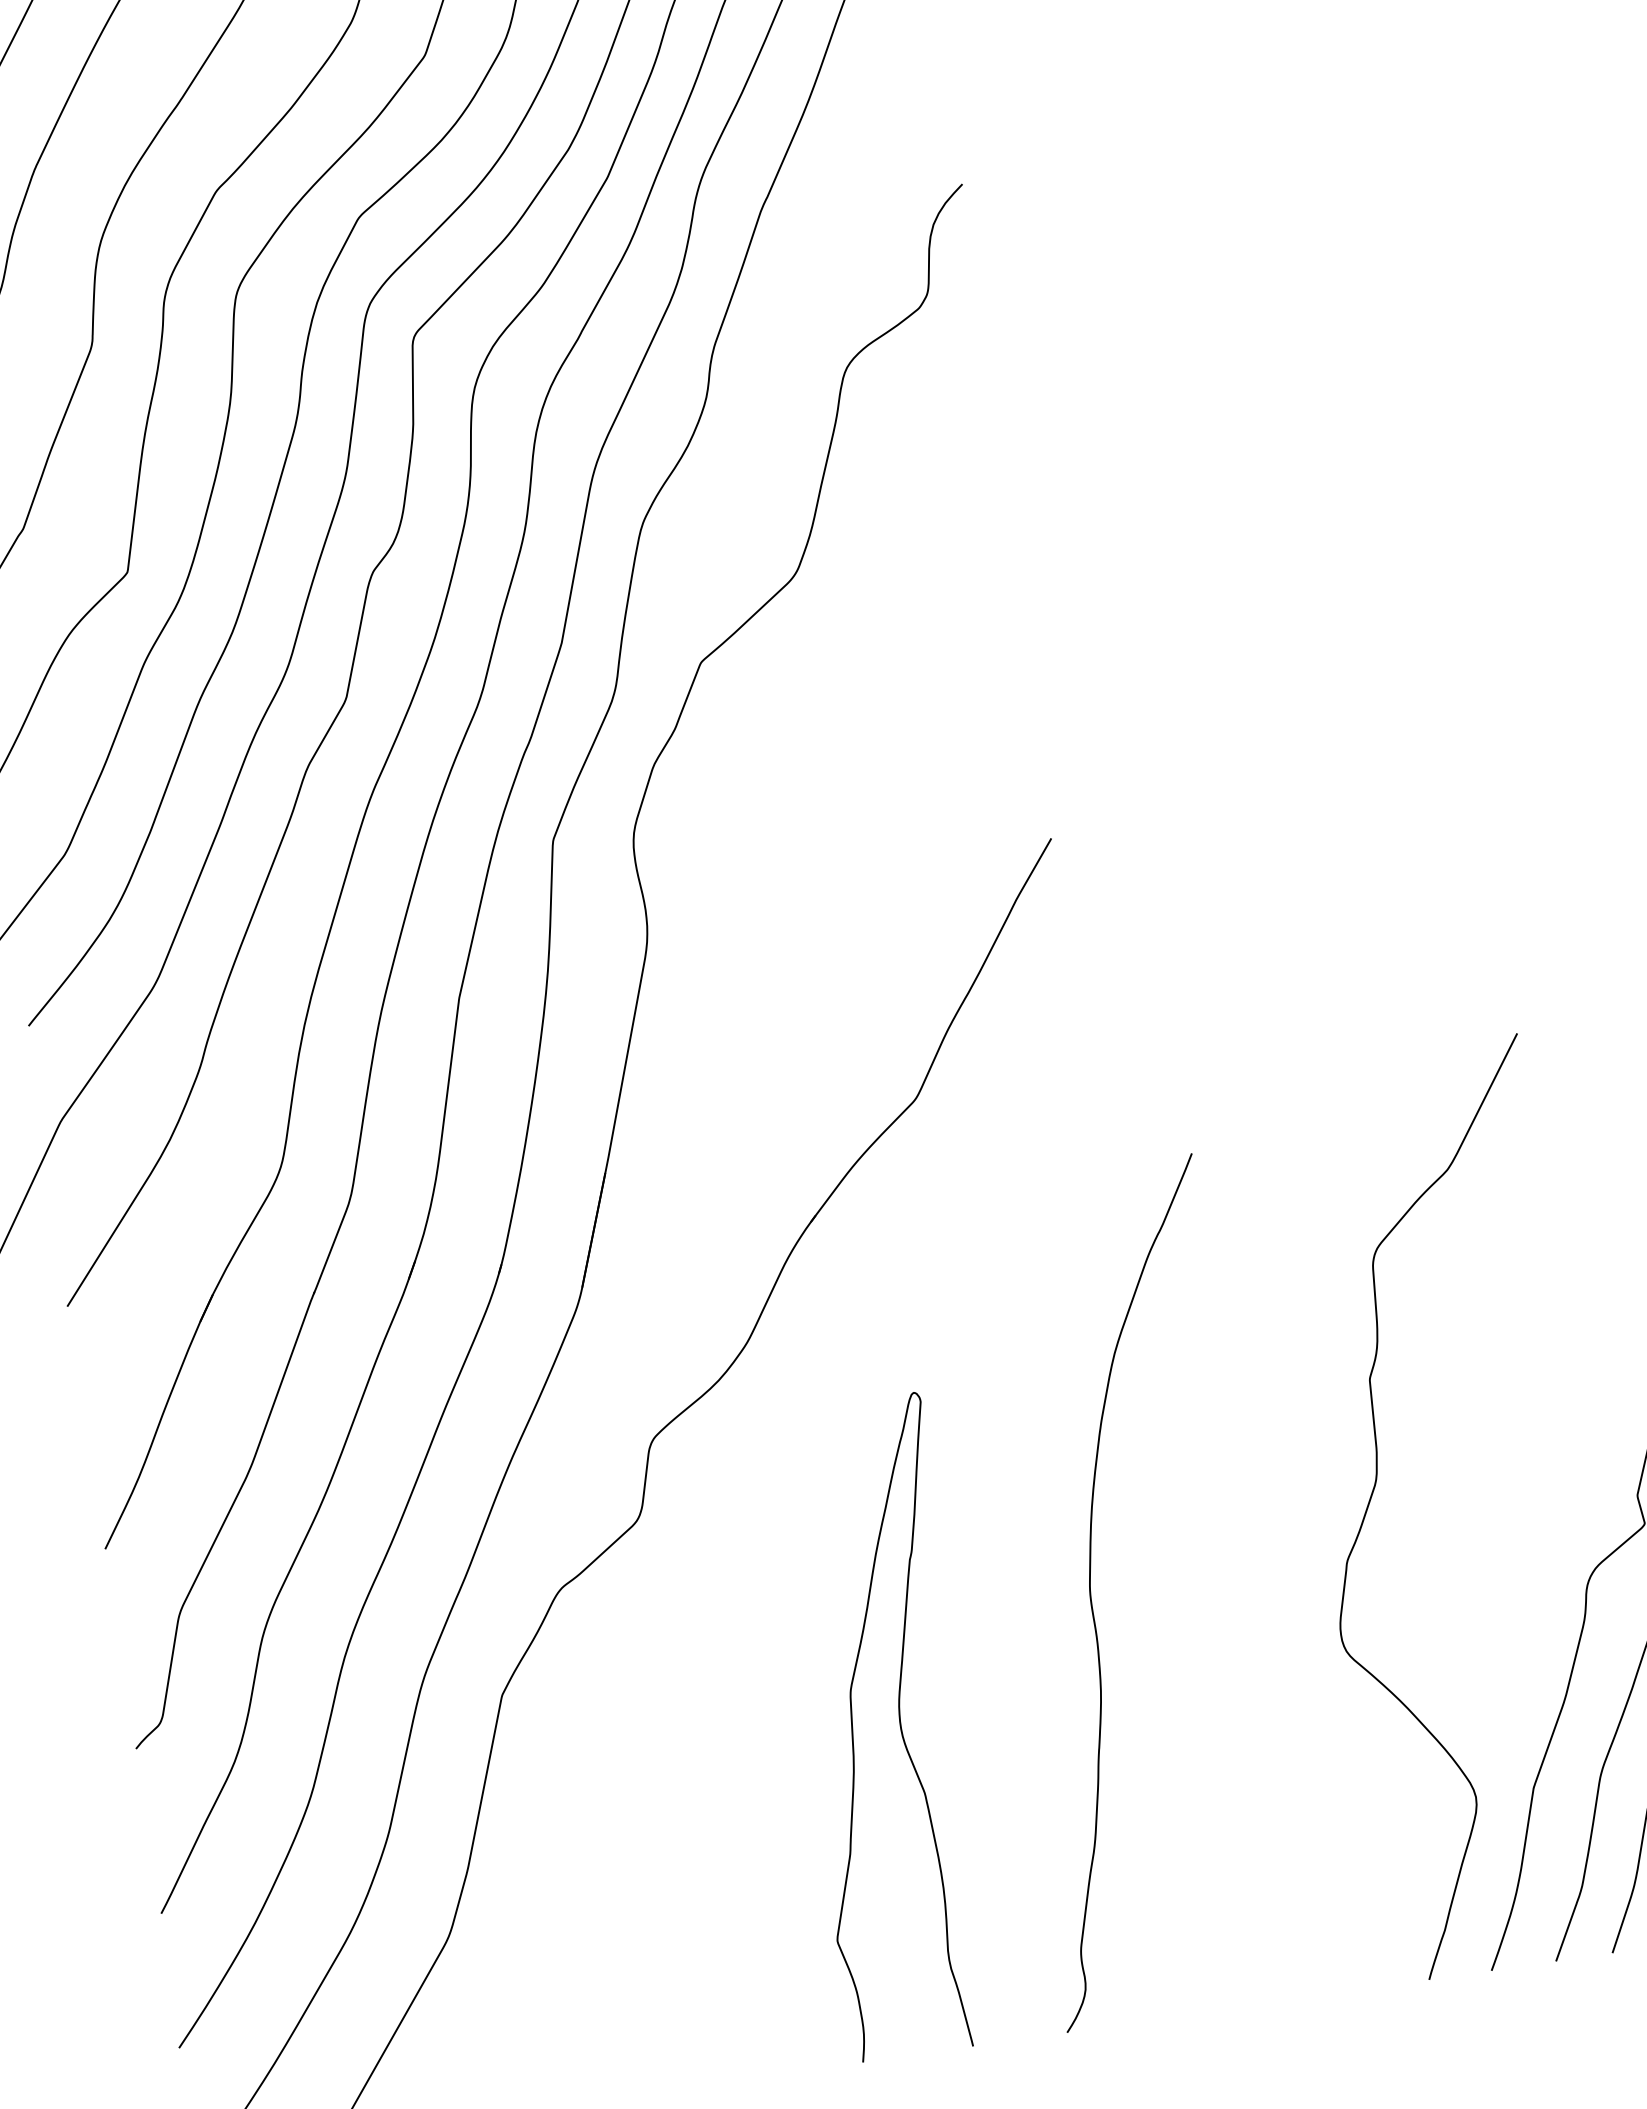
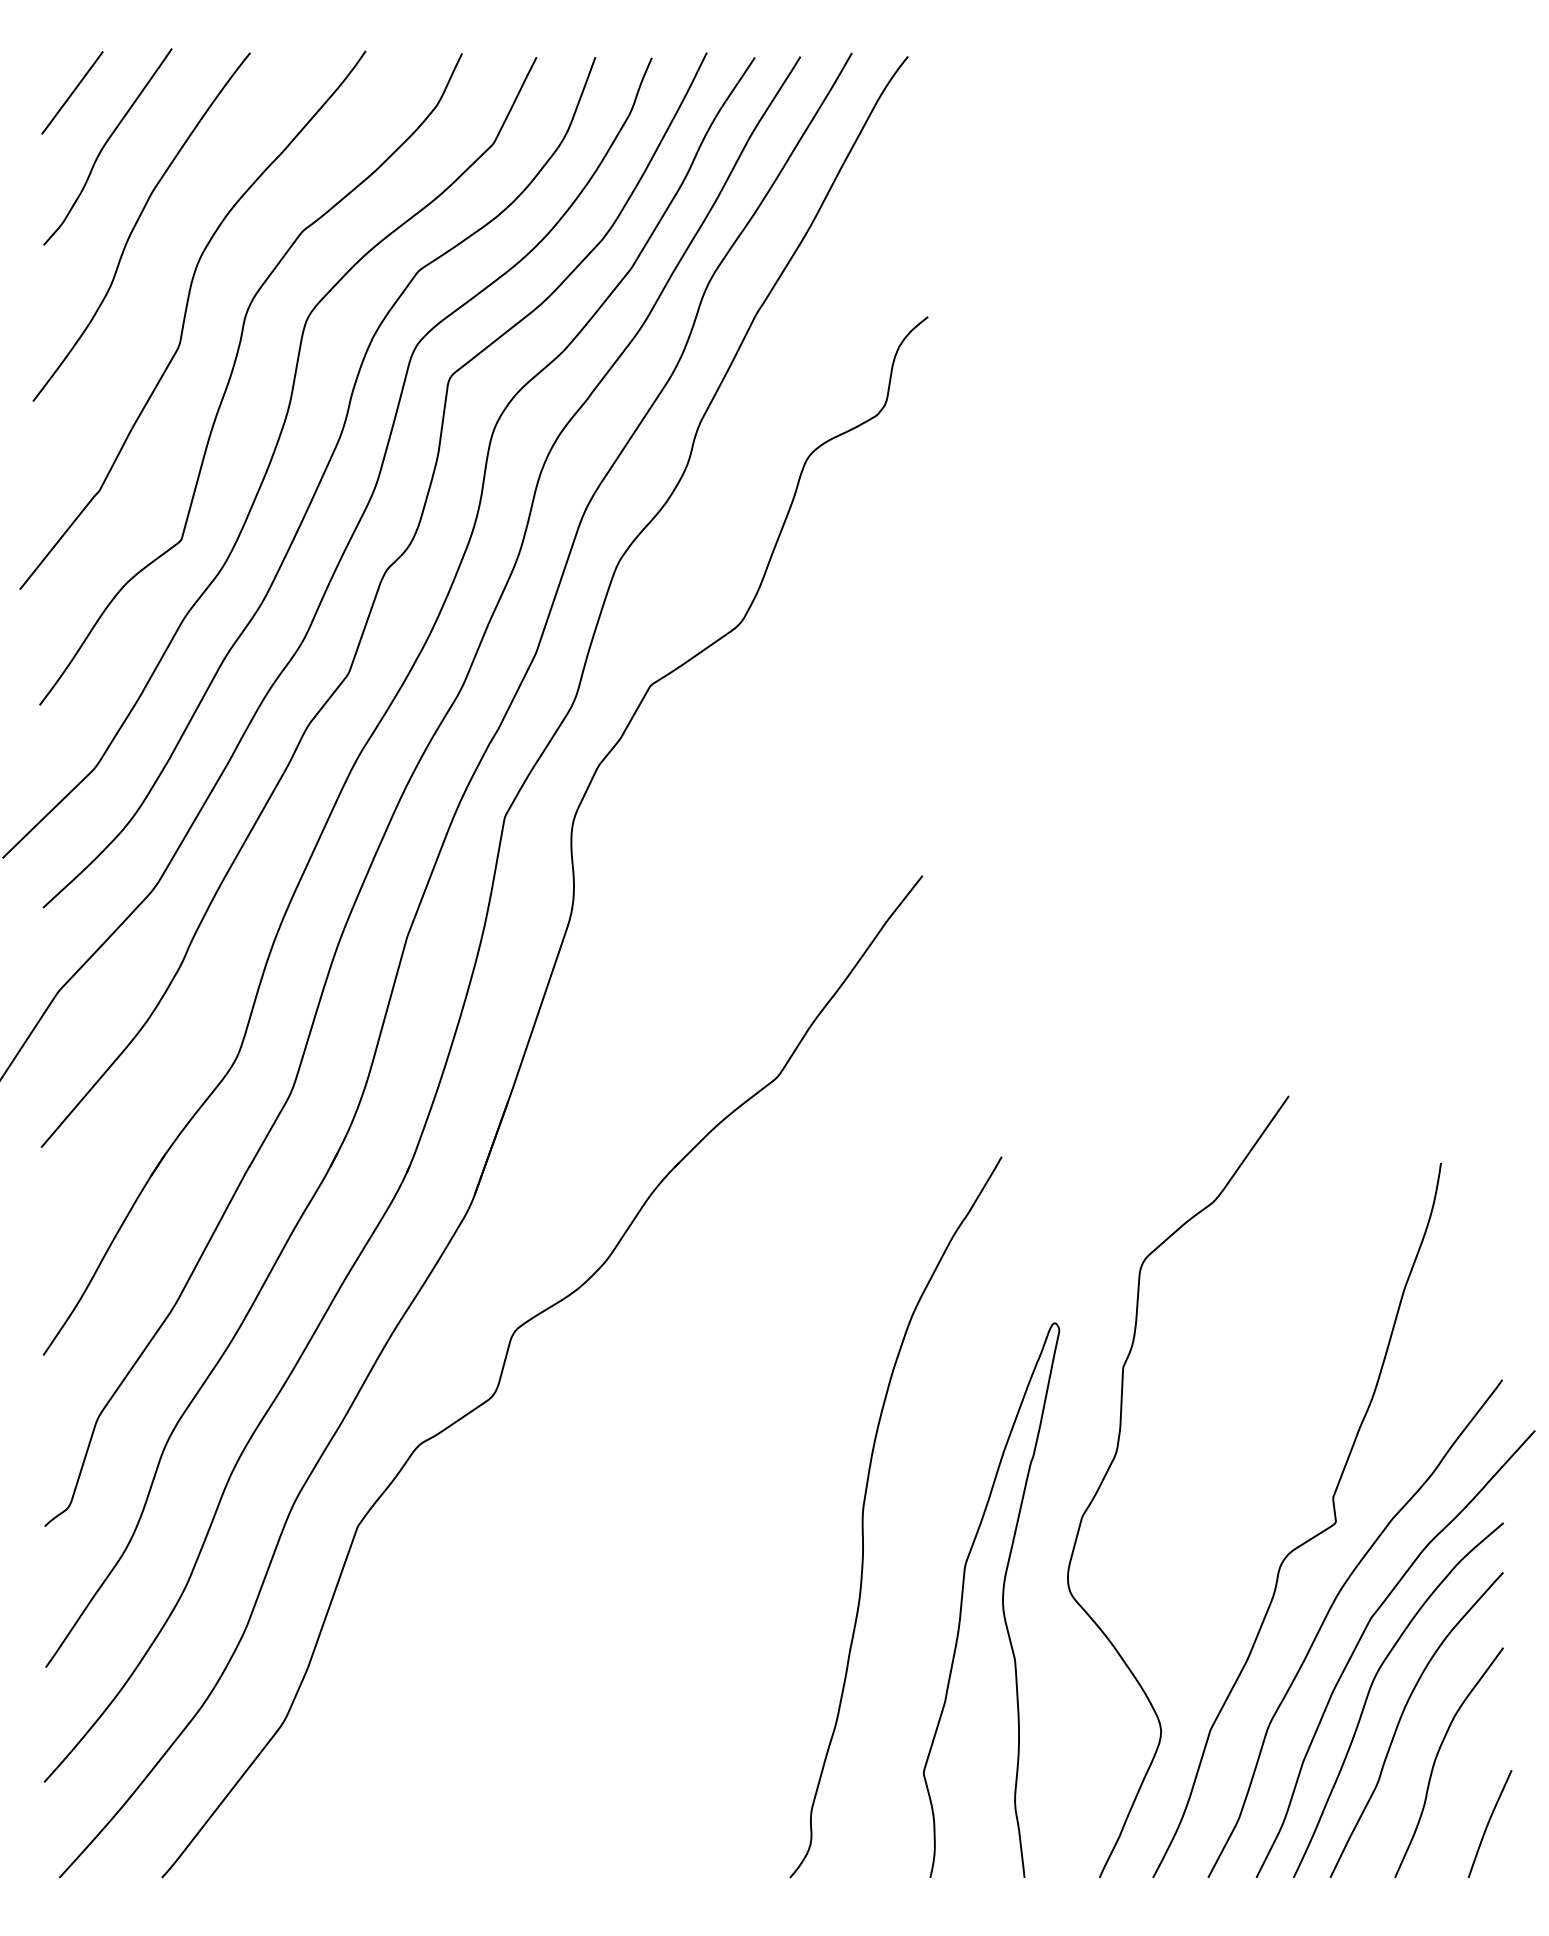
curve: (899, 1724) -> (1002, 1599), moved

